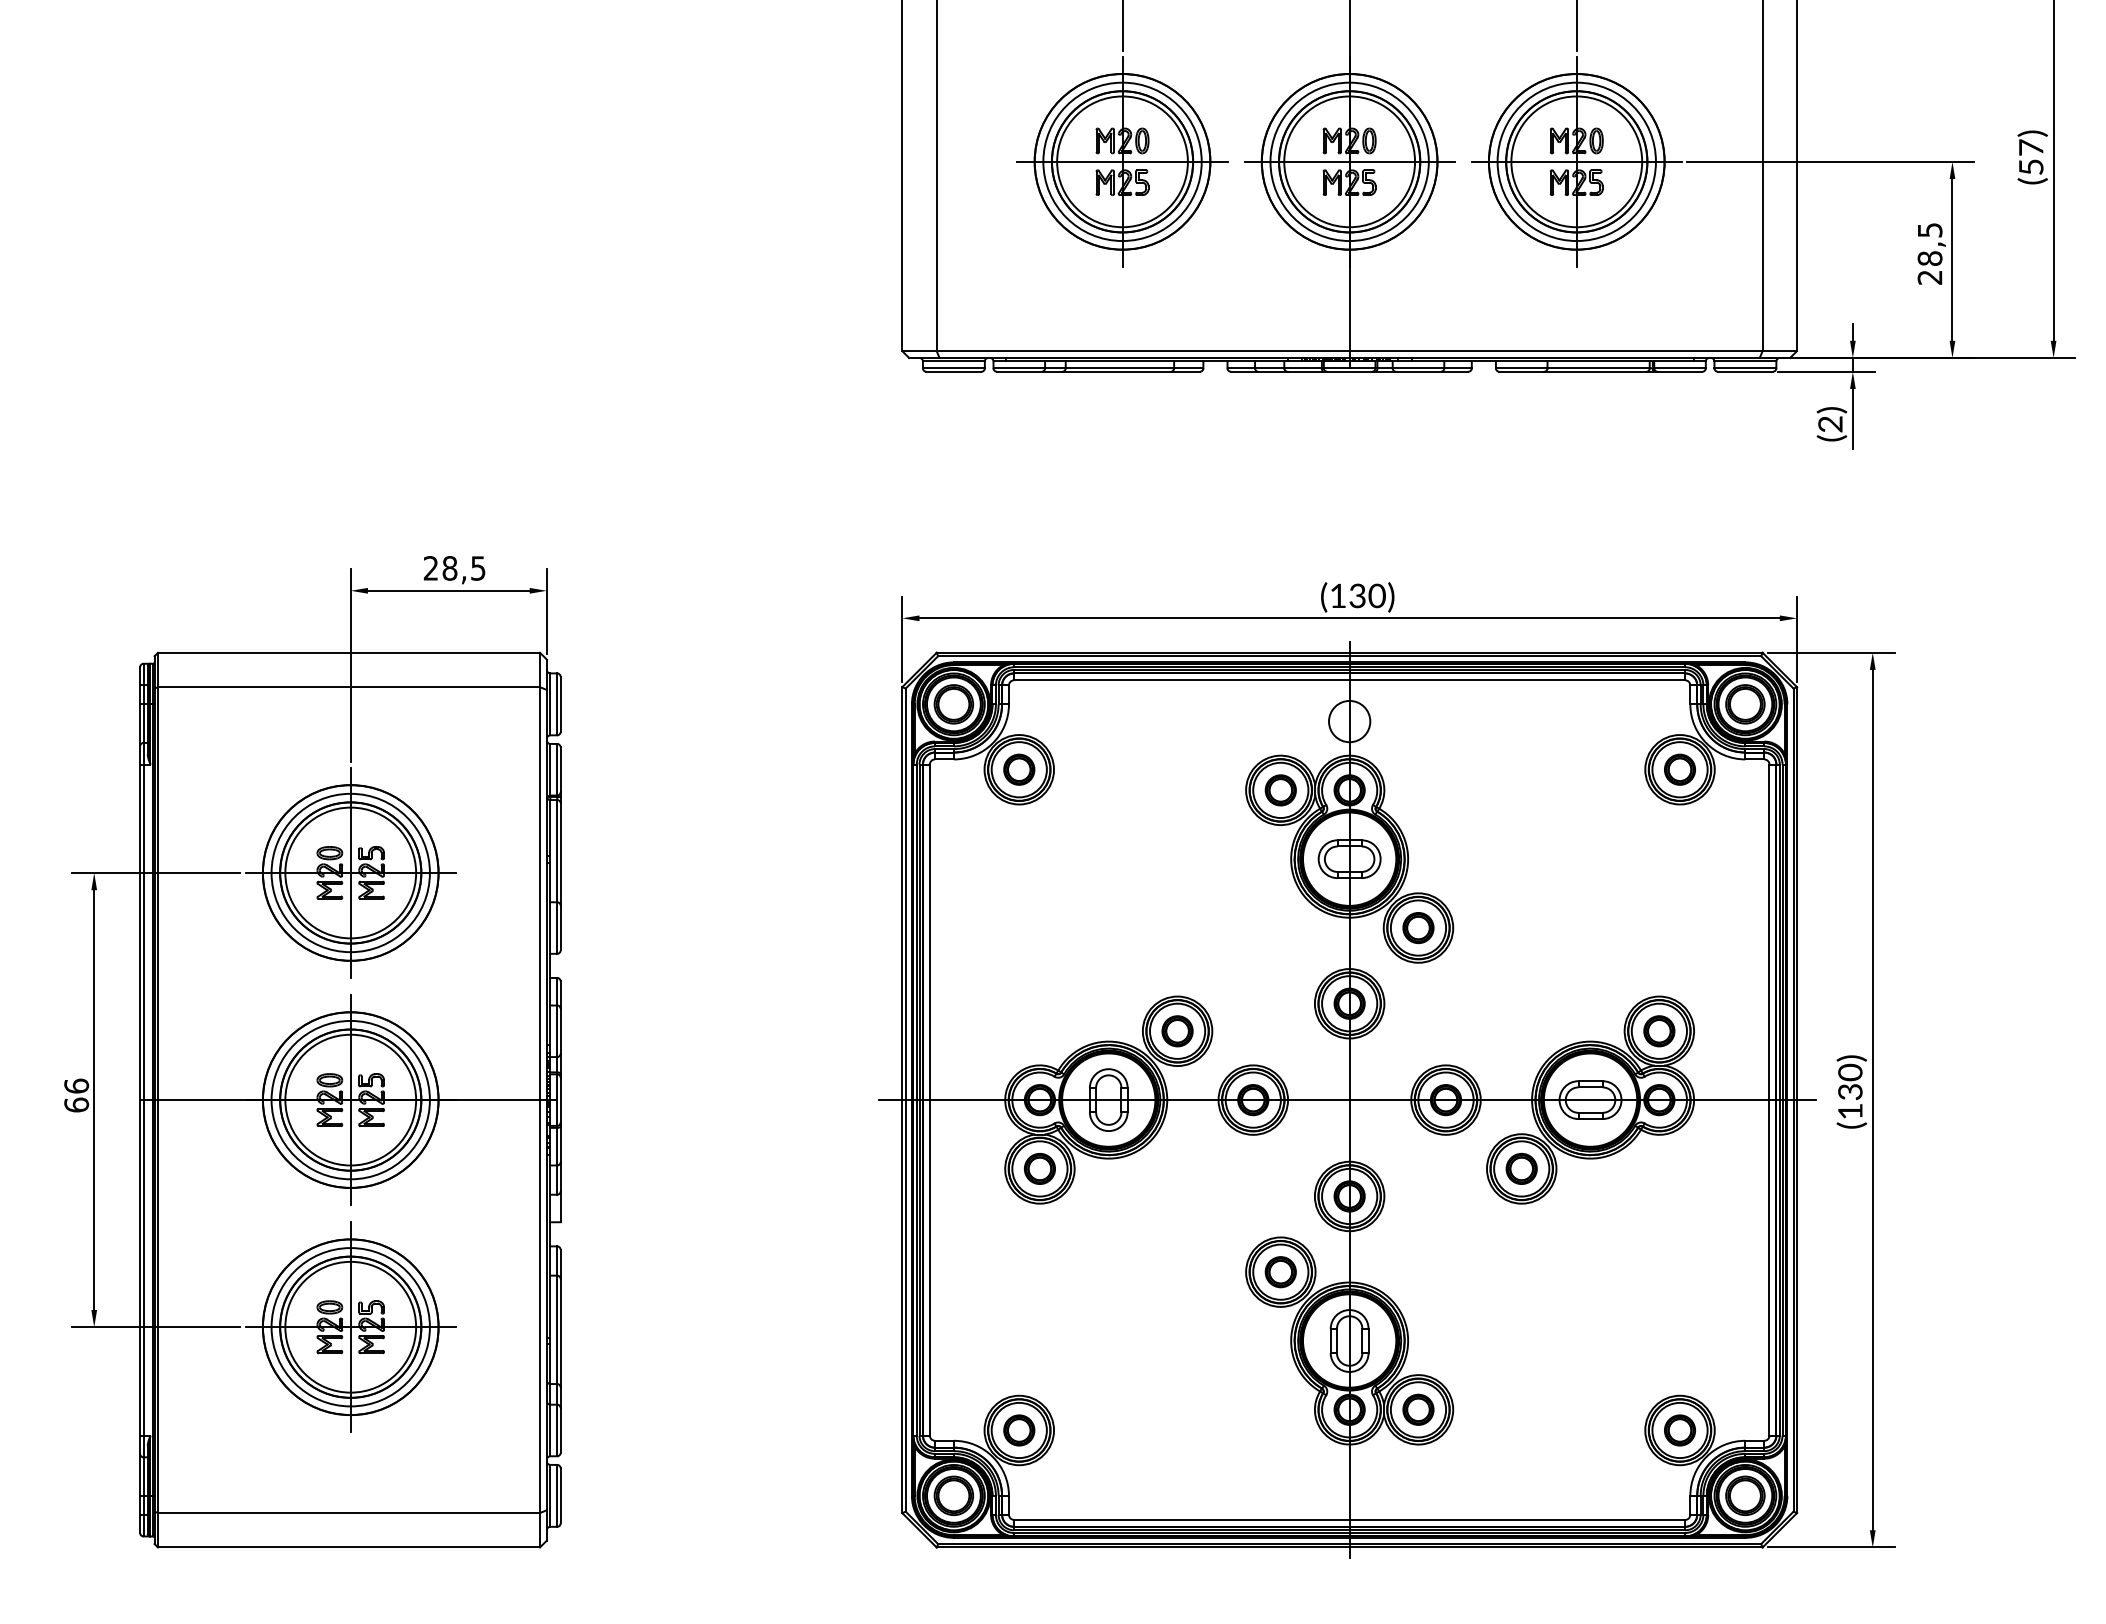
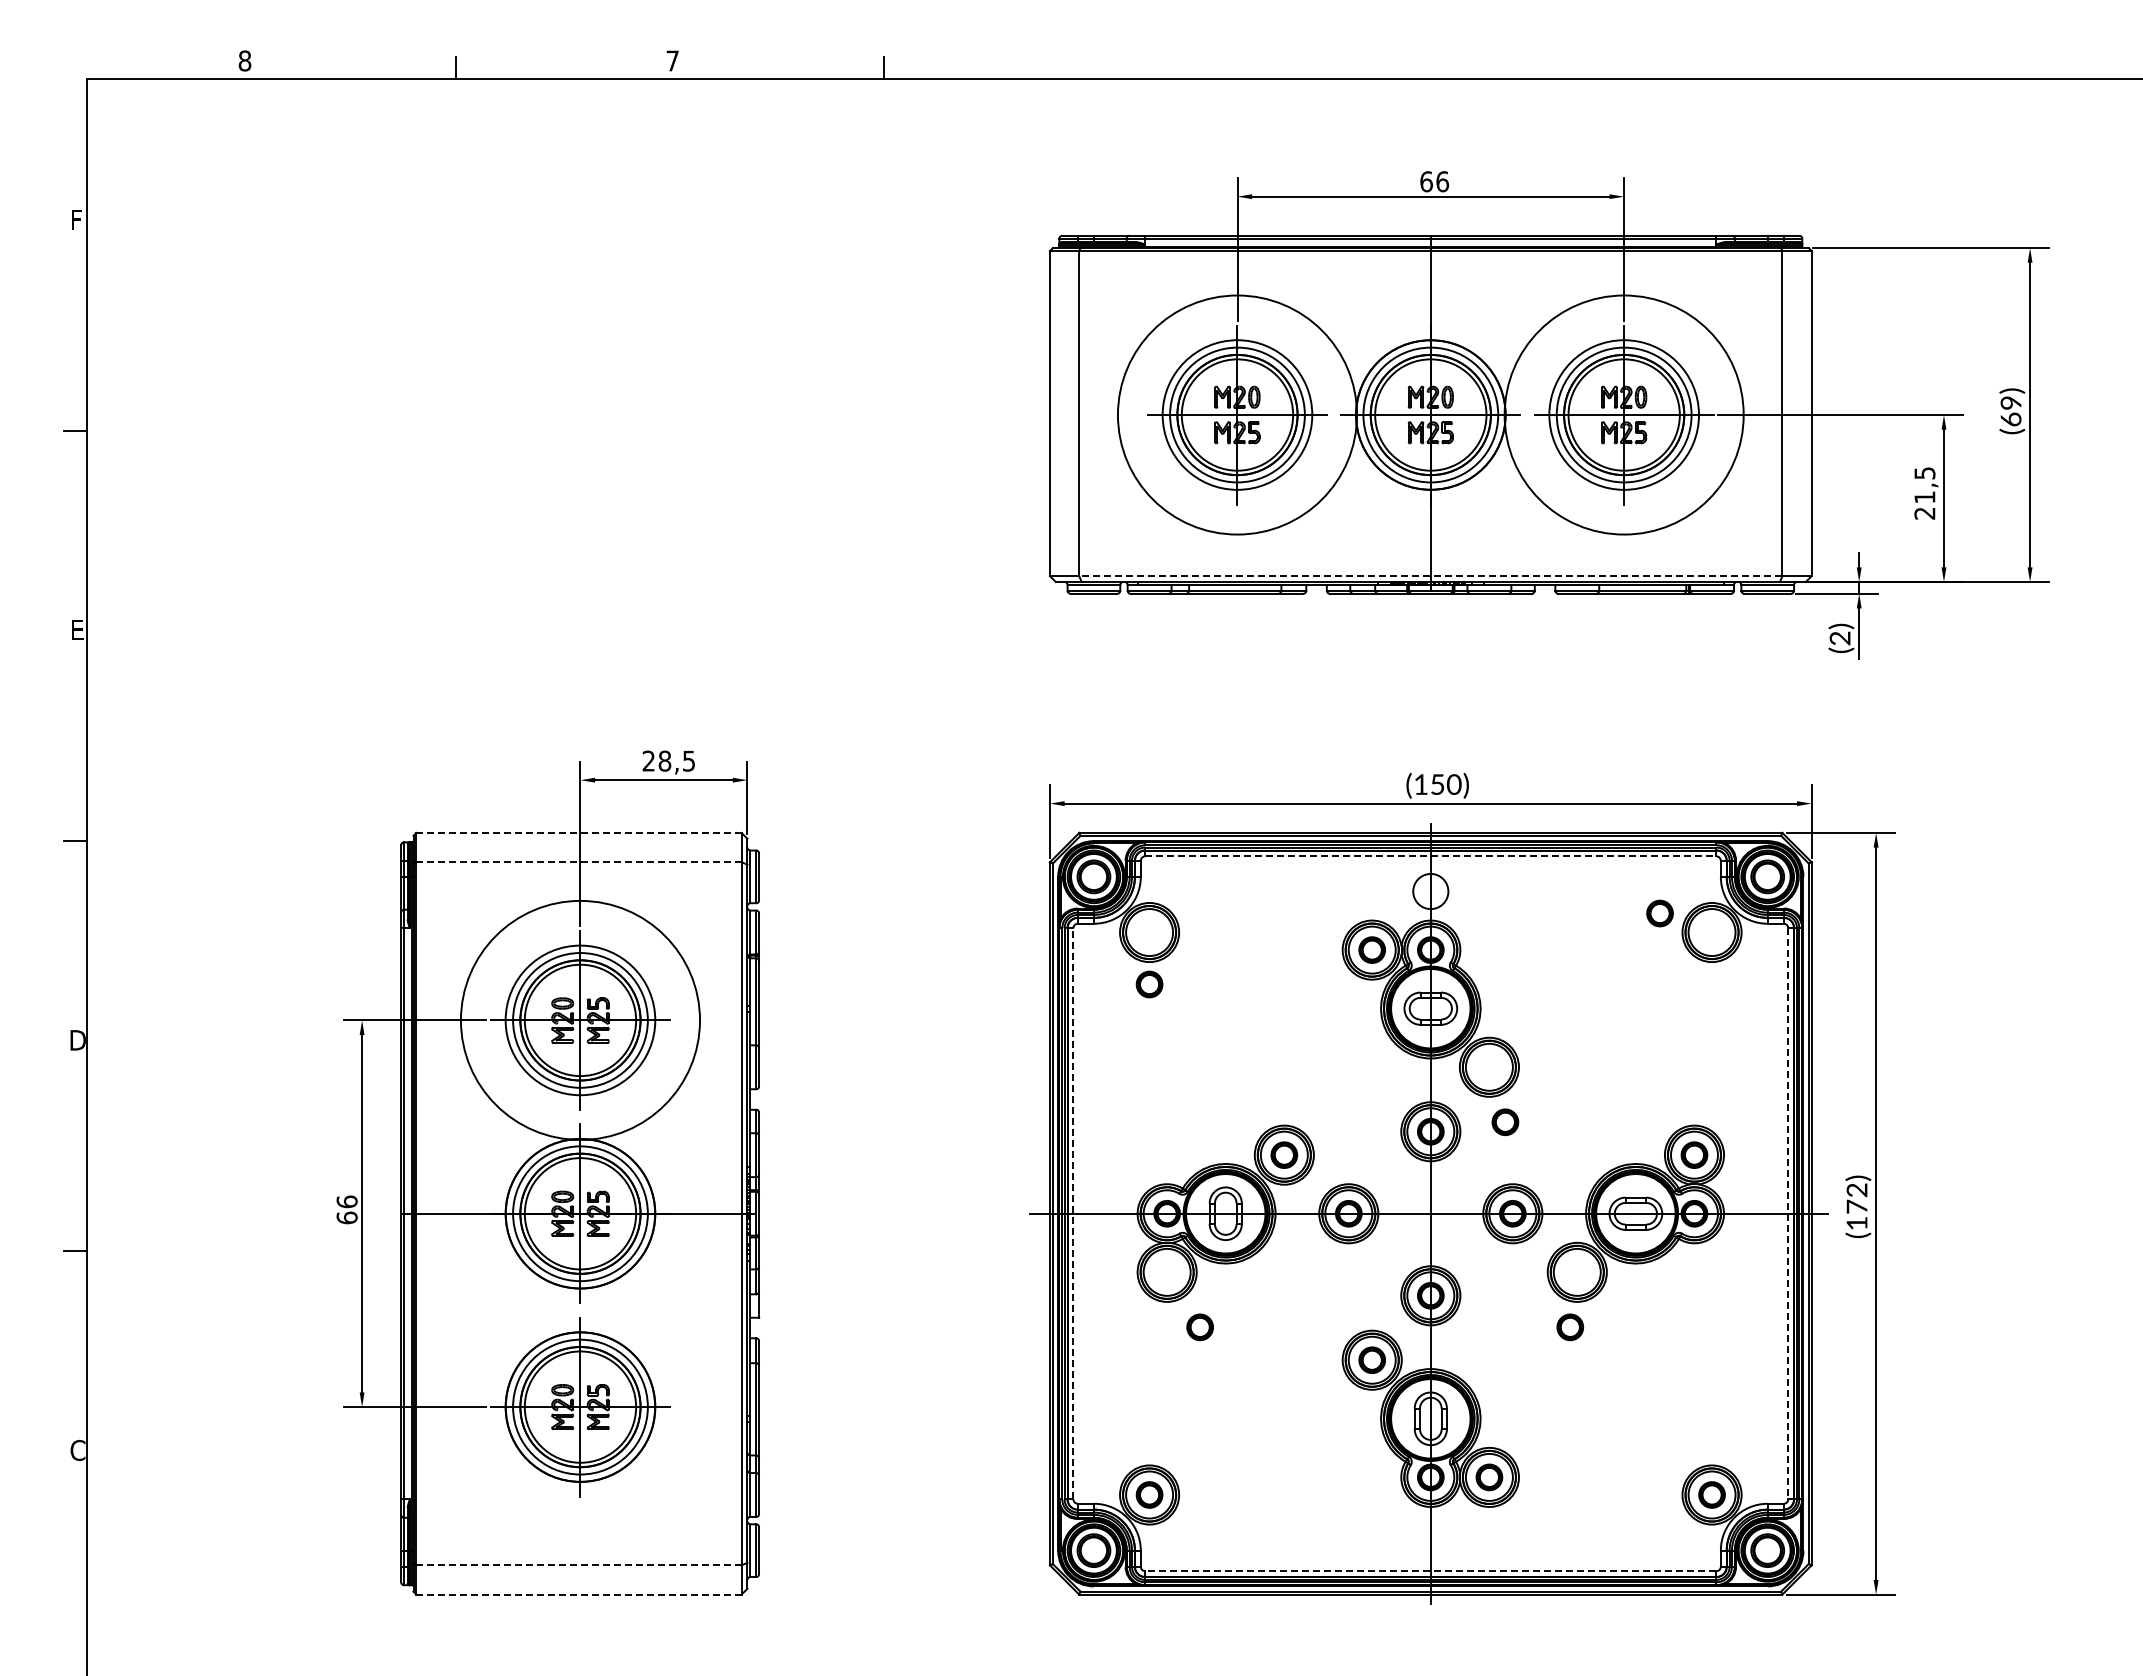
text: (2030, 156) -> (2010, 410), (57) -> (69)
circle: (1122, 161) -> (1237, 414), size x1.6
circle: (1575, 161) -> (1623, 414), size x1.6
text: (1929, 258) -> (1924, 497), 28,5 -> 21,5
line: (1349, 351) -> (1430, 576), solid -> dashed
text: (1357, 595) -> (1437, 784), (130) -> (150)
line: (349, 652) -> (579, 832), solid -> dashed
line: (1349, 680) -> (1430, 856), solid -> dashed
line: (349, 687) -> (579, 862), solid -> dashed
part: (1019, 769) -> (1149, 984), moved
part: (1679, 769) -> (1659, 913), moved
circle: (350, 873) -> (580, 1020), size x1.6
part: (1418, 928) -> (1505, 1122), moved
text: (1849, 1081) -> (1856, 1197), (130) -> (172)
line: (929, 1099) -> (1073, 1213), solid -> dashed
line: (1769, 1099) -> (1788, 1213), solid -> dashed
part: (1039, 1169) -> (1199, 1327), moved
part: (1521, 1169) -> (1570, 1327), moved
line: (349, 1513) -> (579, 1565), solid -> dashed
line: (1349, 1520) -> (1430, 1571), solid -> dashed
line: (349, 1547) -> (579, 1594), solid -> dashed

